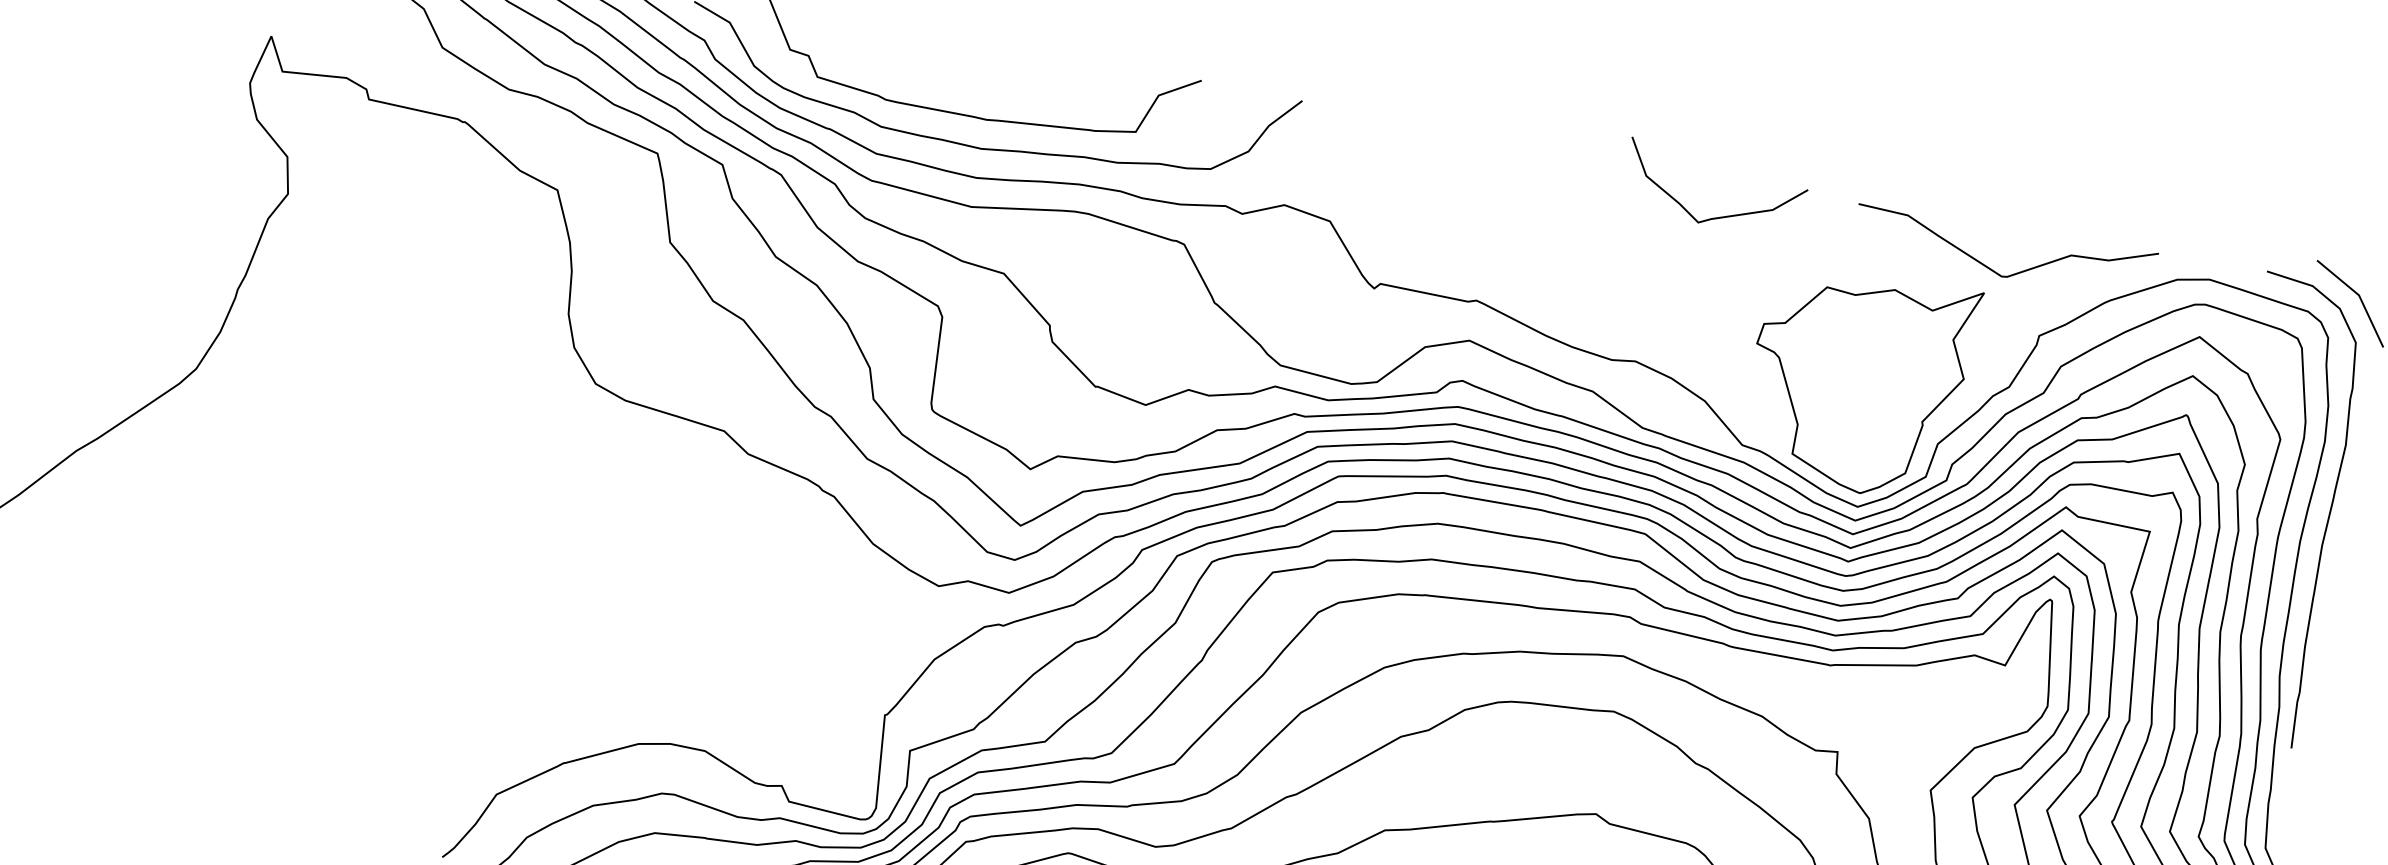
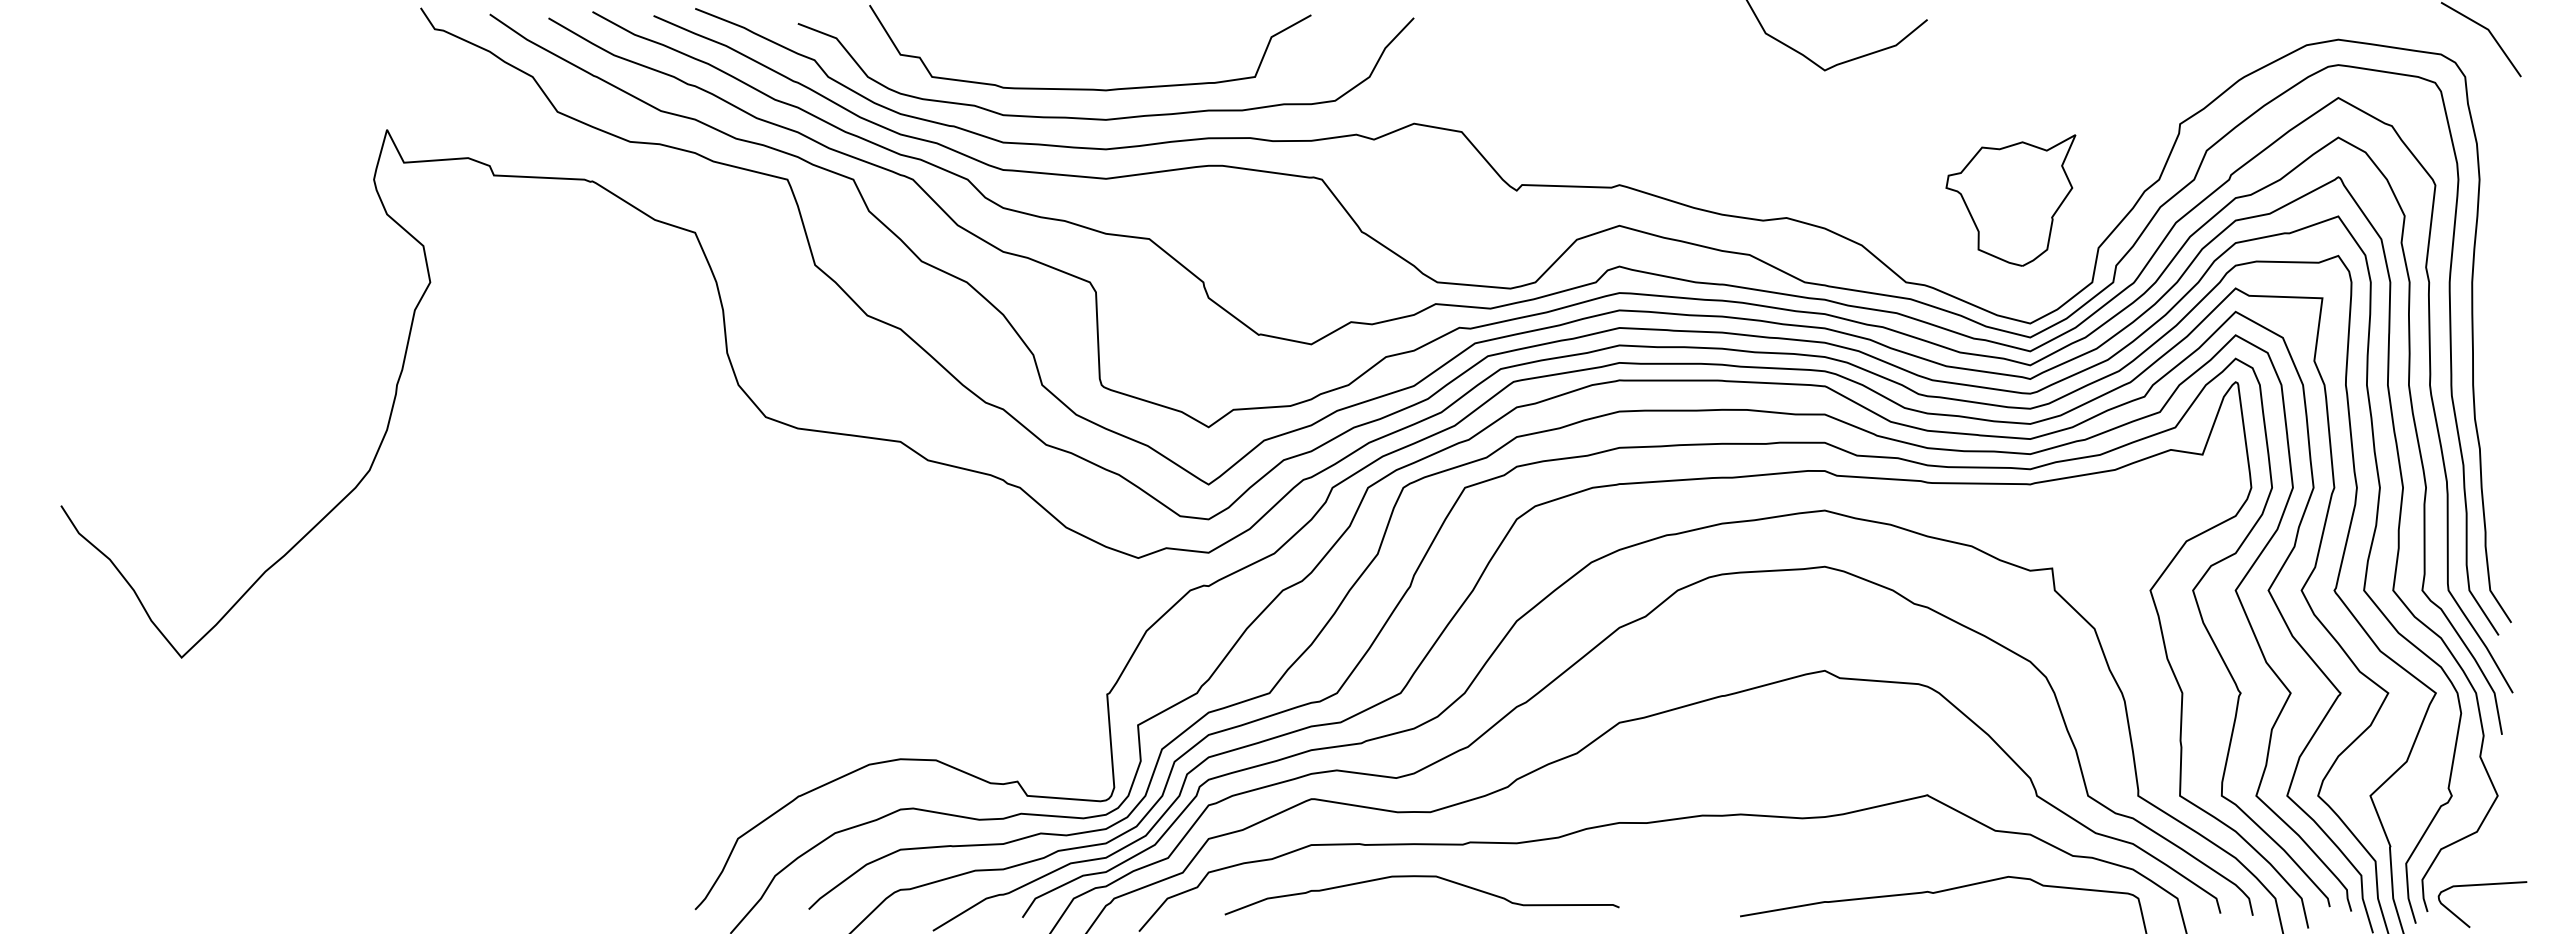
curve: (1995, 270) -> (2125, 67), removed
part: (1859, 382) -> (2010, 200), size x0.6
curve: (2327, 518) -> (2495, 254), removed

